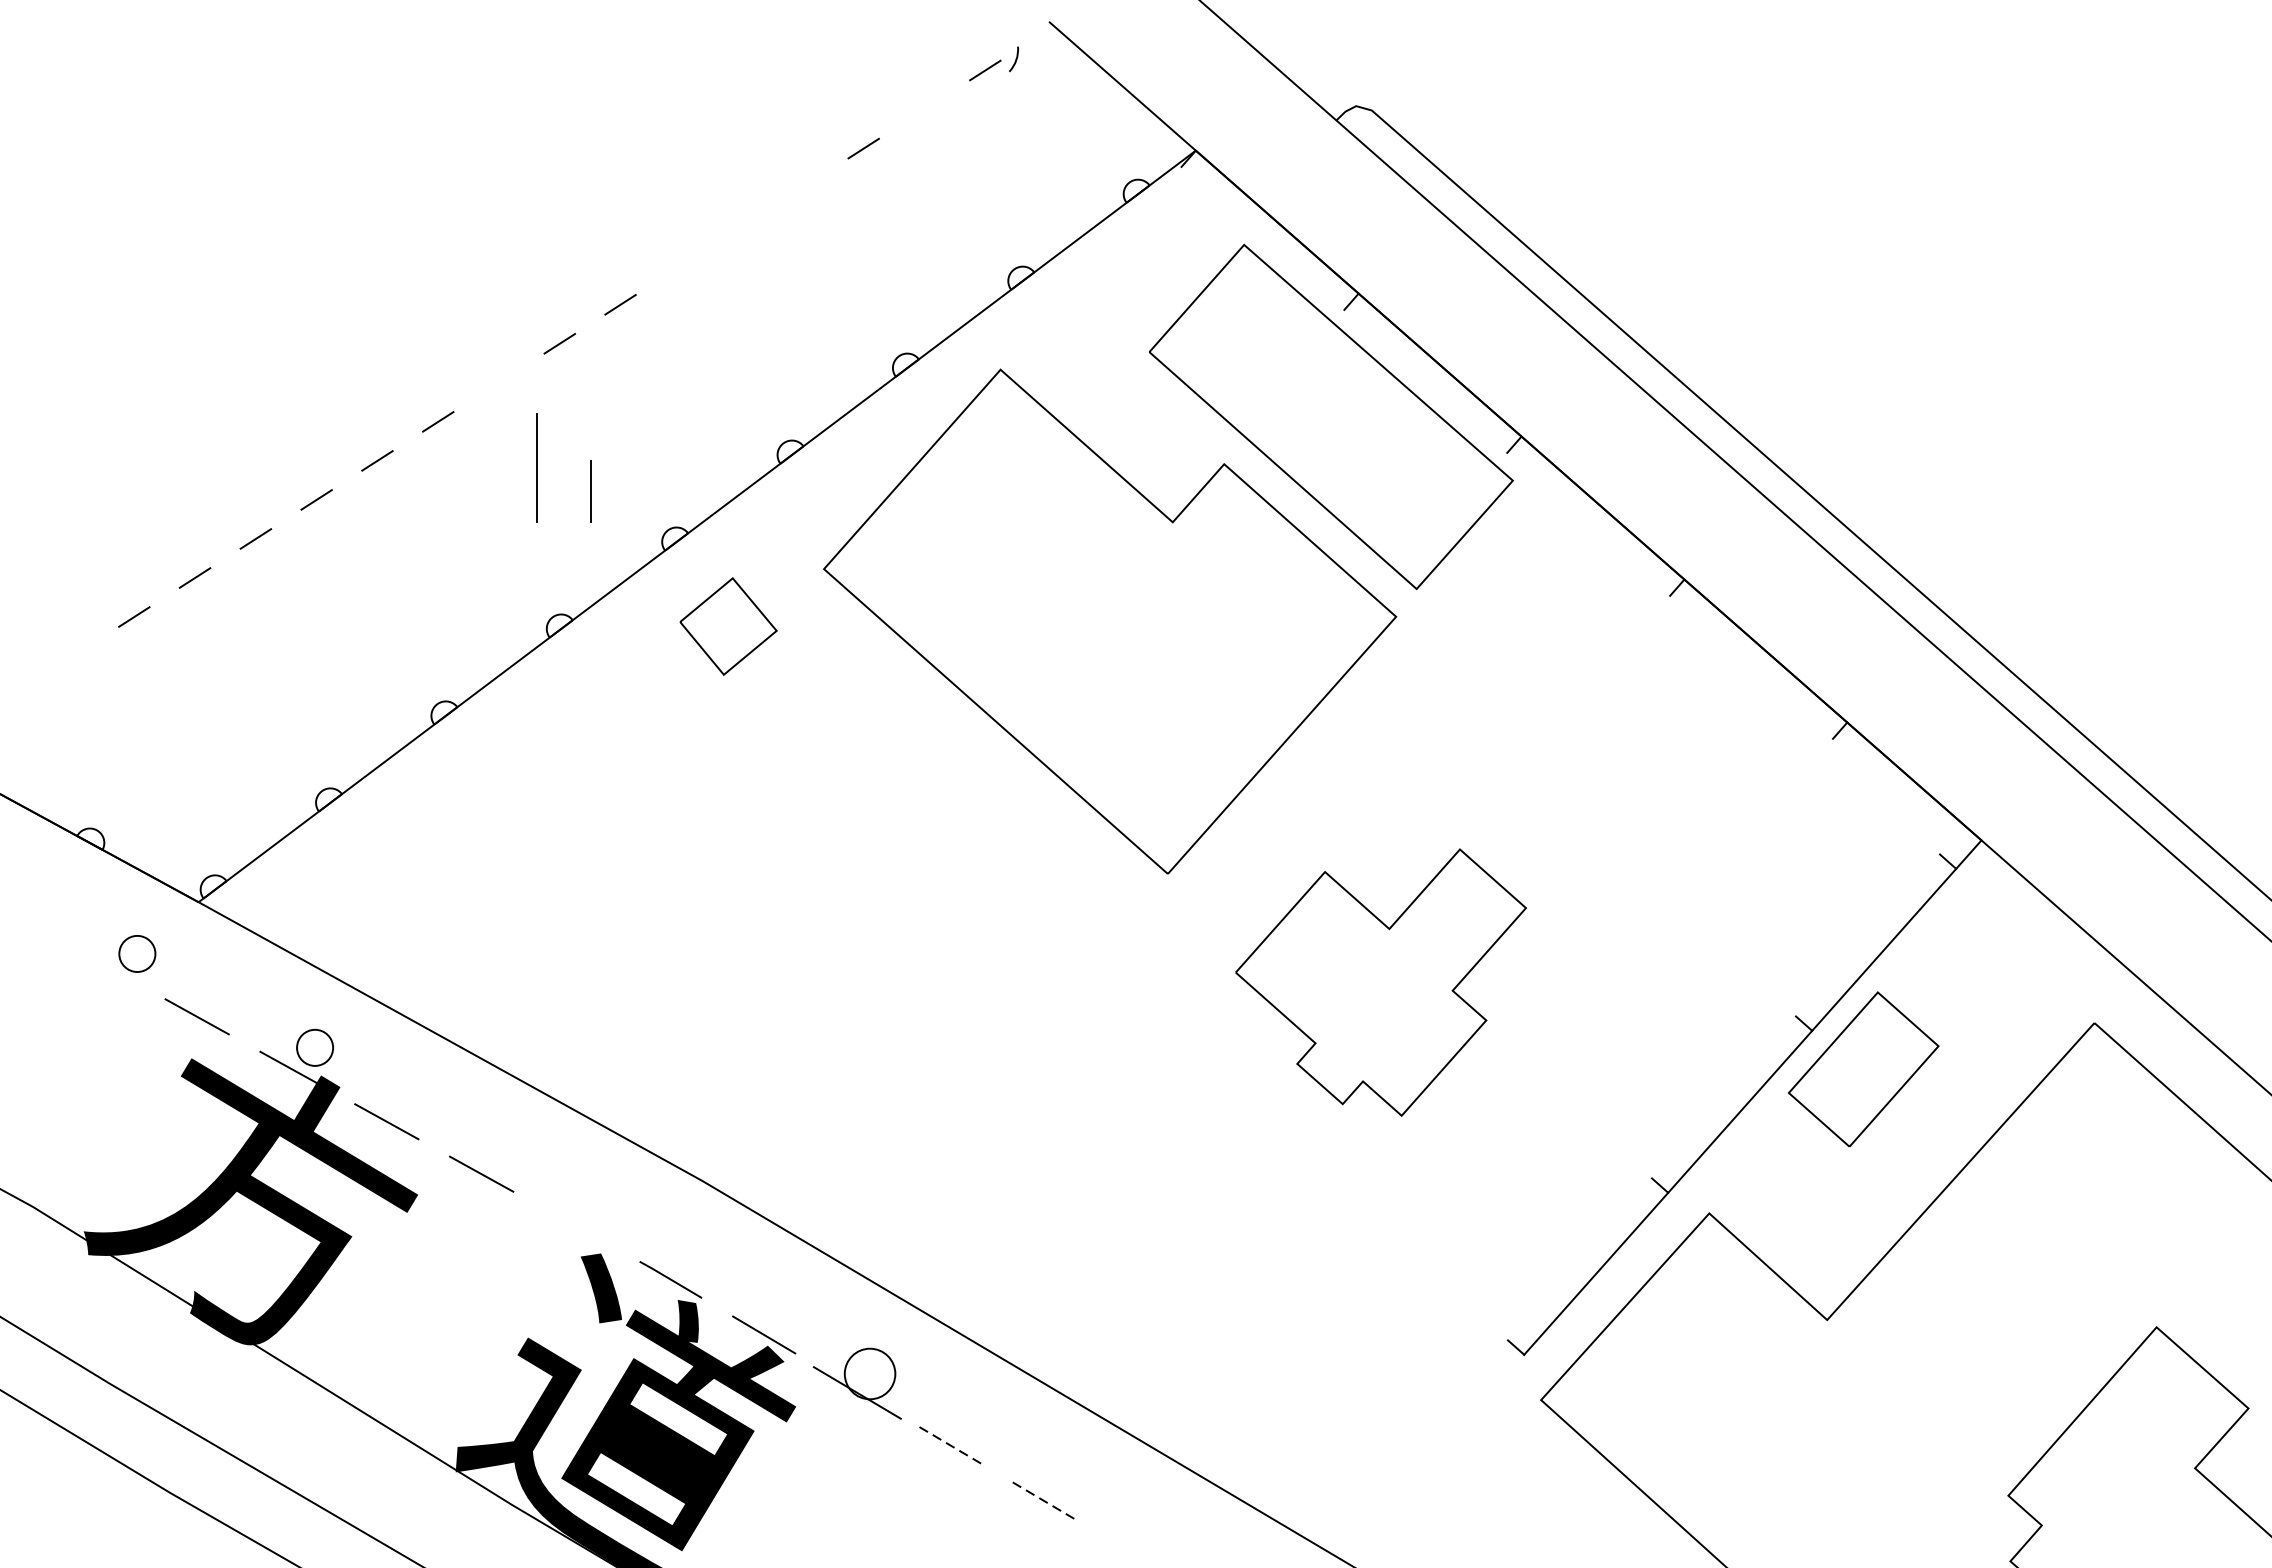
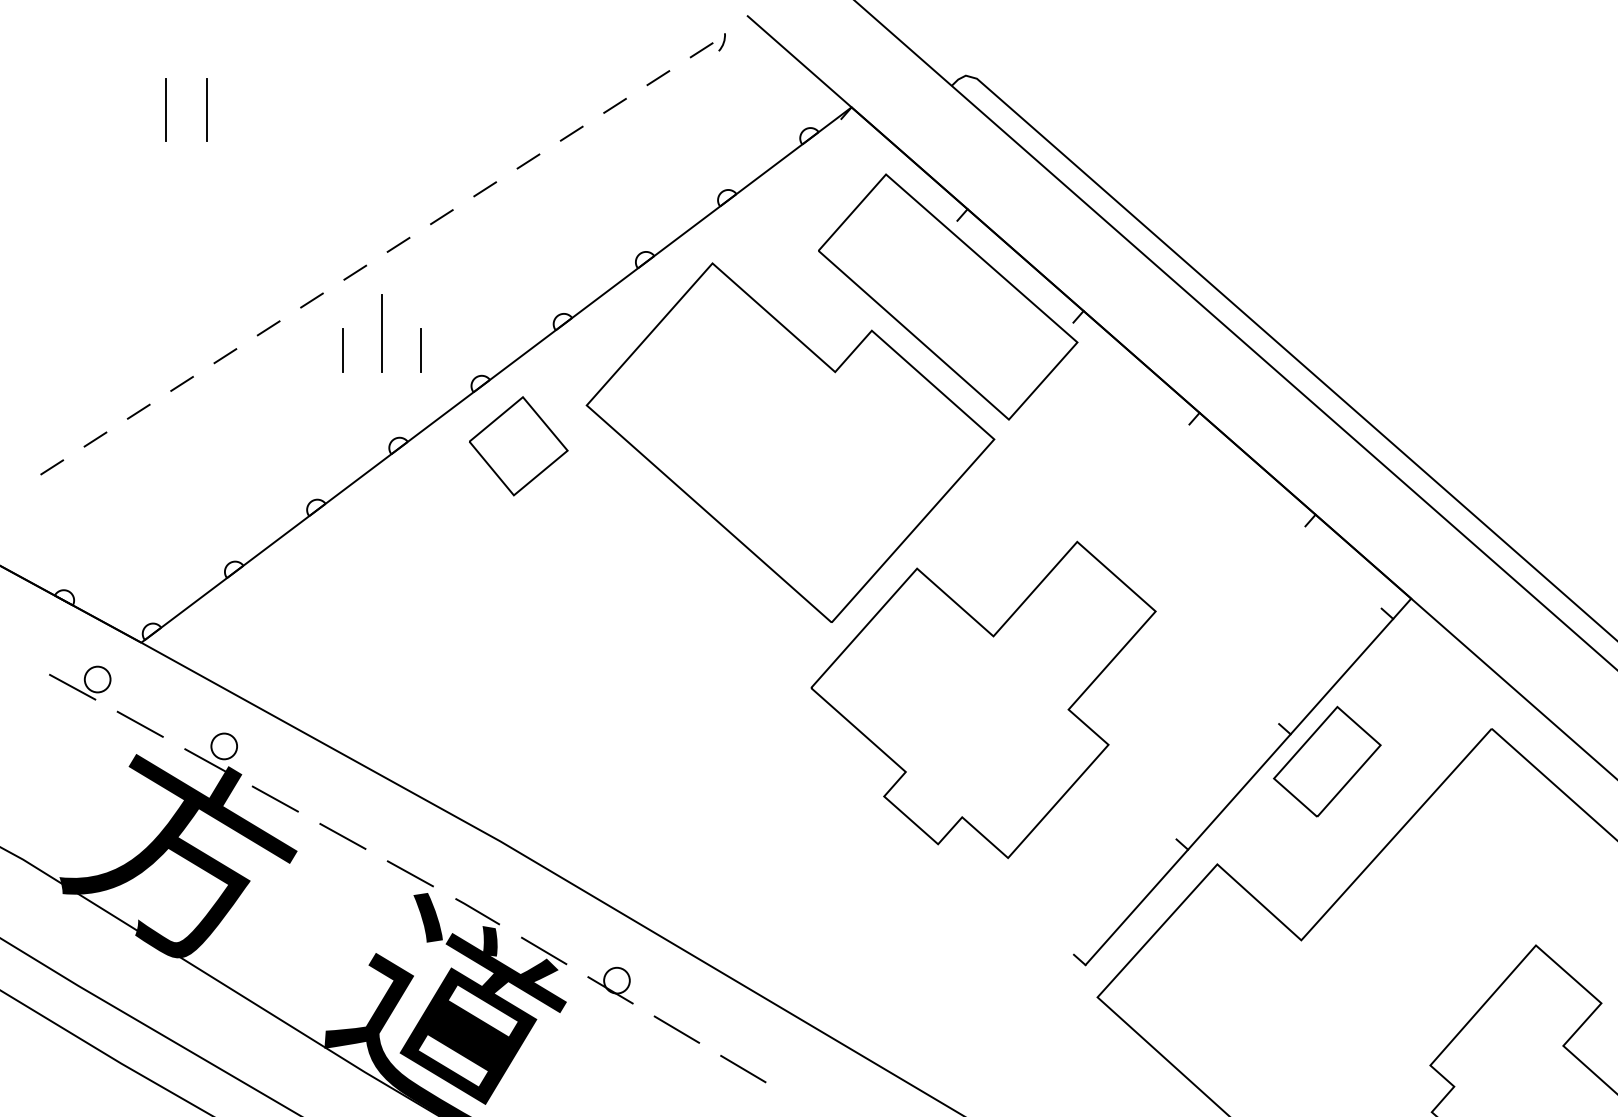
line: (924, 110) -> (658, 78), added
line: (232, 153) -> (165, 109), added
line: (291, 153) -> (207, 109), added
line: (802, 187) -> (571, 133), added
line: (742, 226) -> (528, 161), added
line: (681, 265) -> (485, 189), added
line: (499, 382) -> (355, 272), added
line: (482, 490) -> (343, 349), added
part: (728, 626) -> (518, 446), size x1.43
line: (73, 656) -> (52, 467), added
line: (102, 963) -> (72, 686), added
part: (1380, 981) -> (983, 699), size x1.67
line: (575, 1226) -> (409, 873), added
part: (857, 1383) -> (610, 985), size x0.71
line: (949, 1445) -> (676, 1029), dashed -> solid
line: (1044, 1501) -> (743, 1069), dashed -> solid

